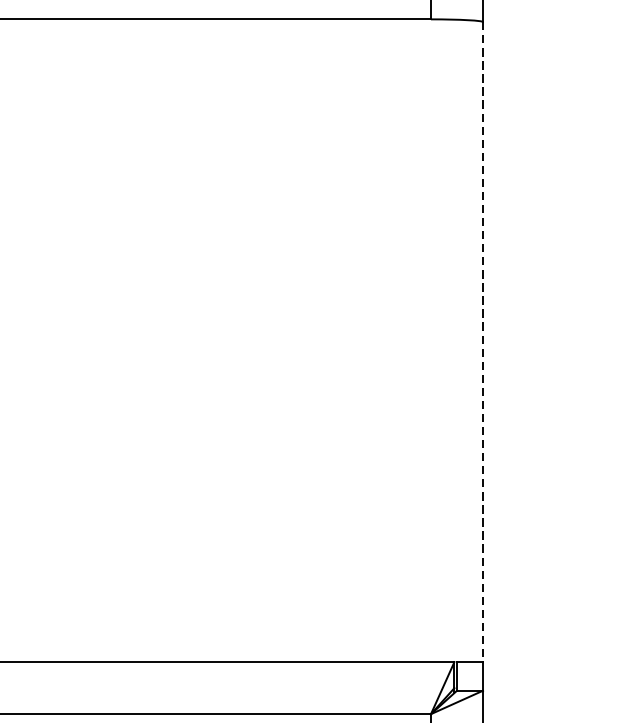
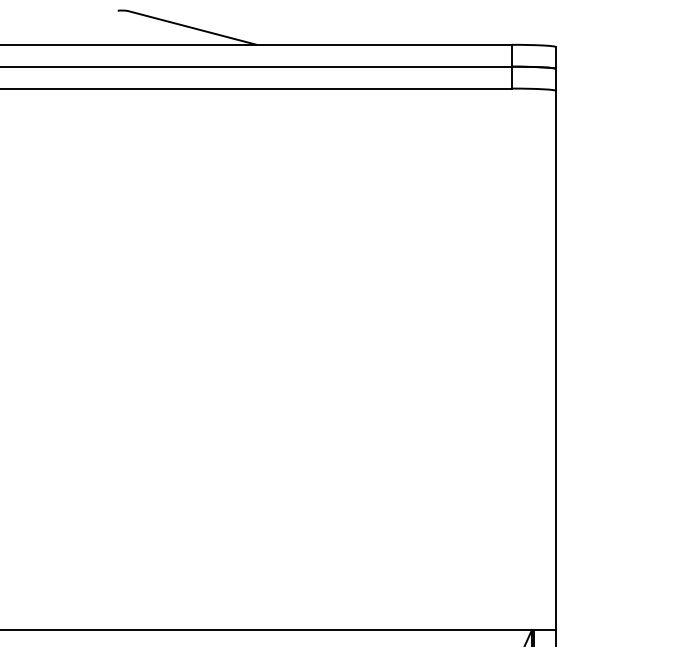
line: (483, 342) -> (556, 360), dashed -> solid

